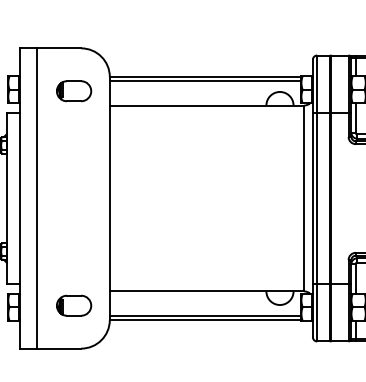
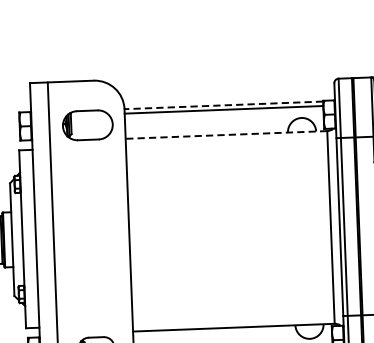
line: (205, 76) -> (223, 104), solid -> dashed
part: (74, 91) -> (88, 125), size x1.4
line: (206, 105) -> (225, 134), solid -> dashed

